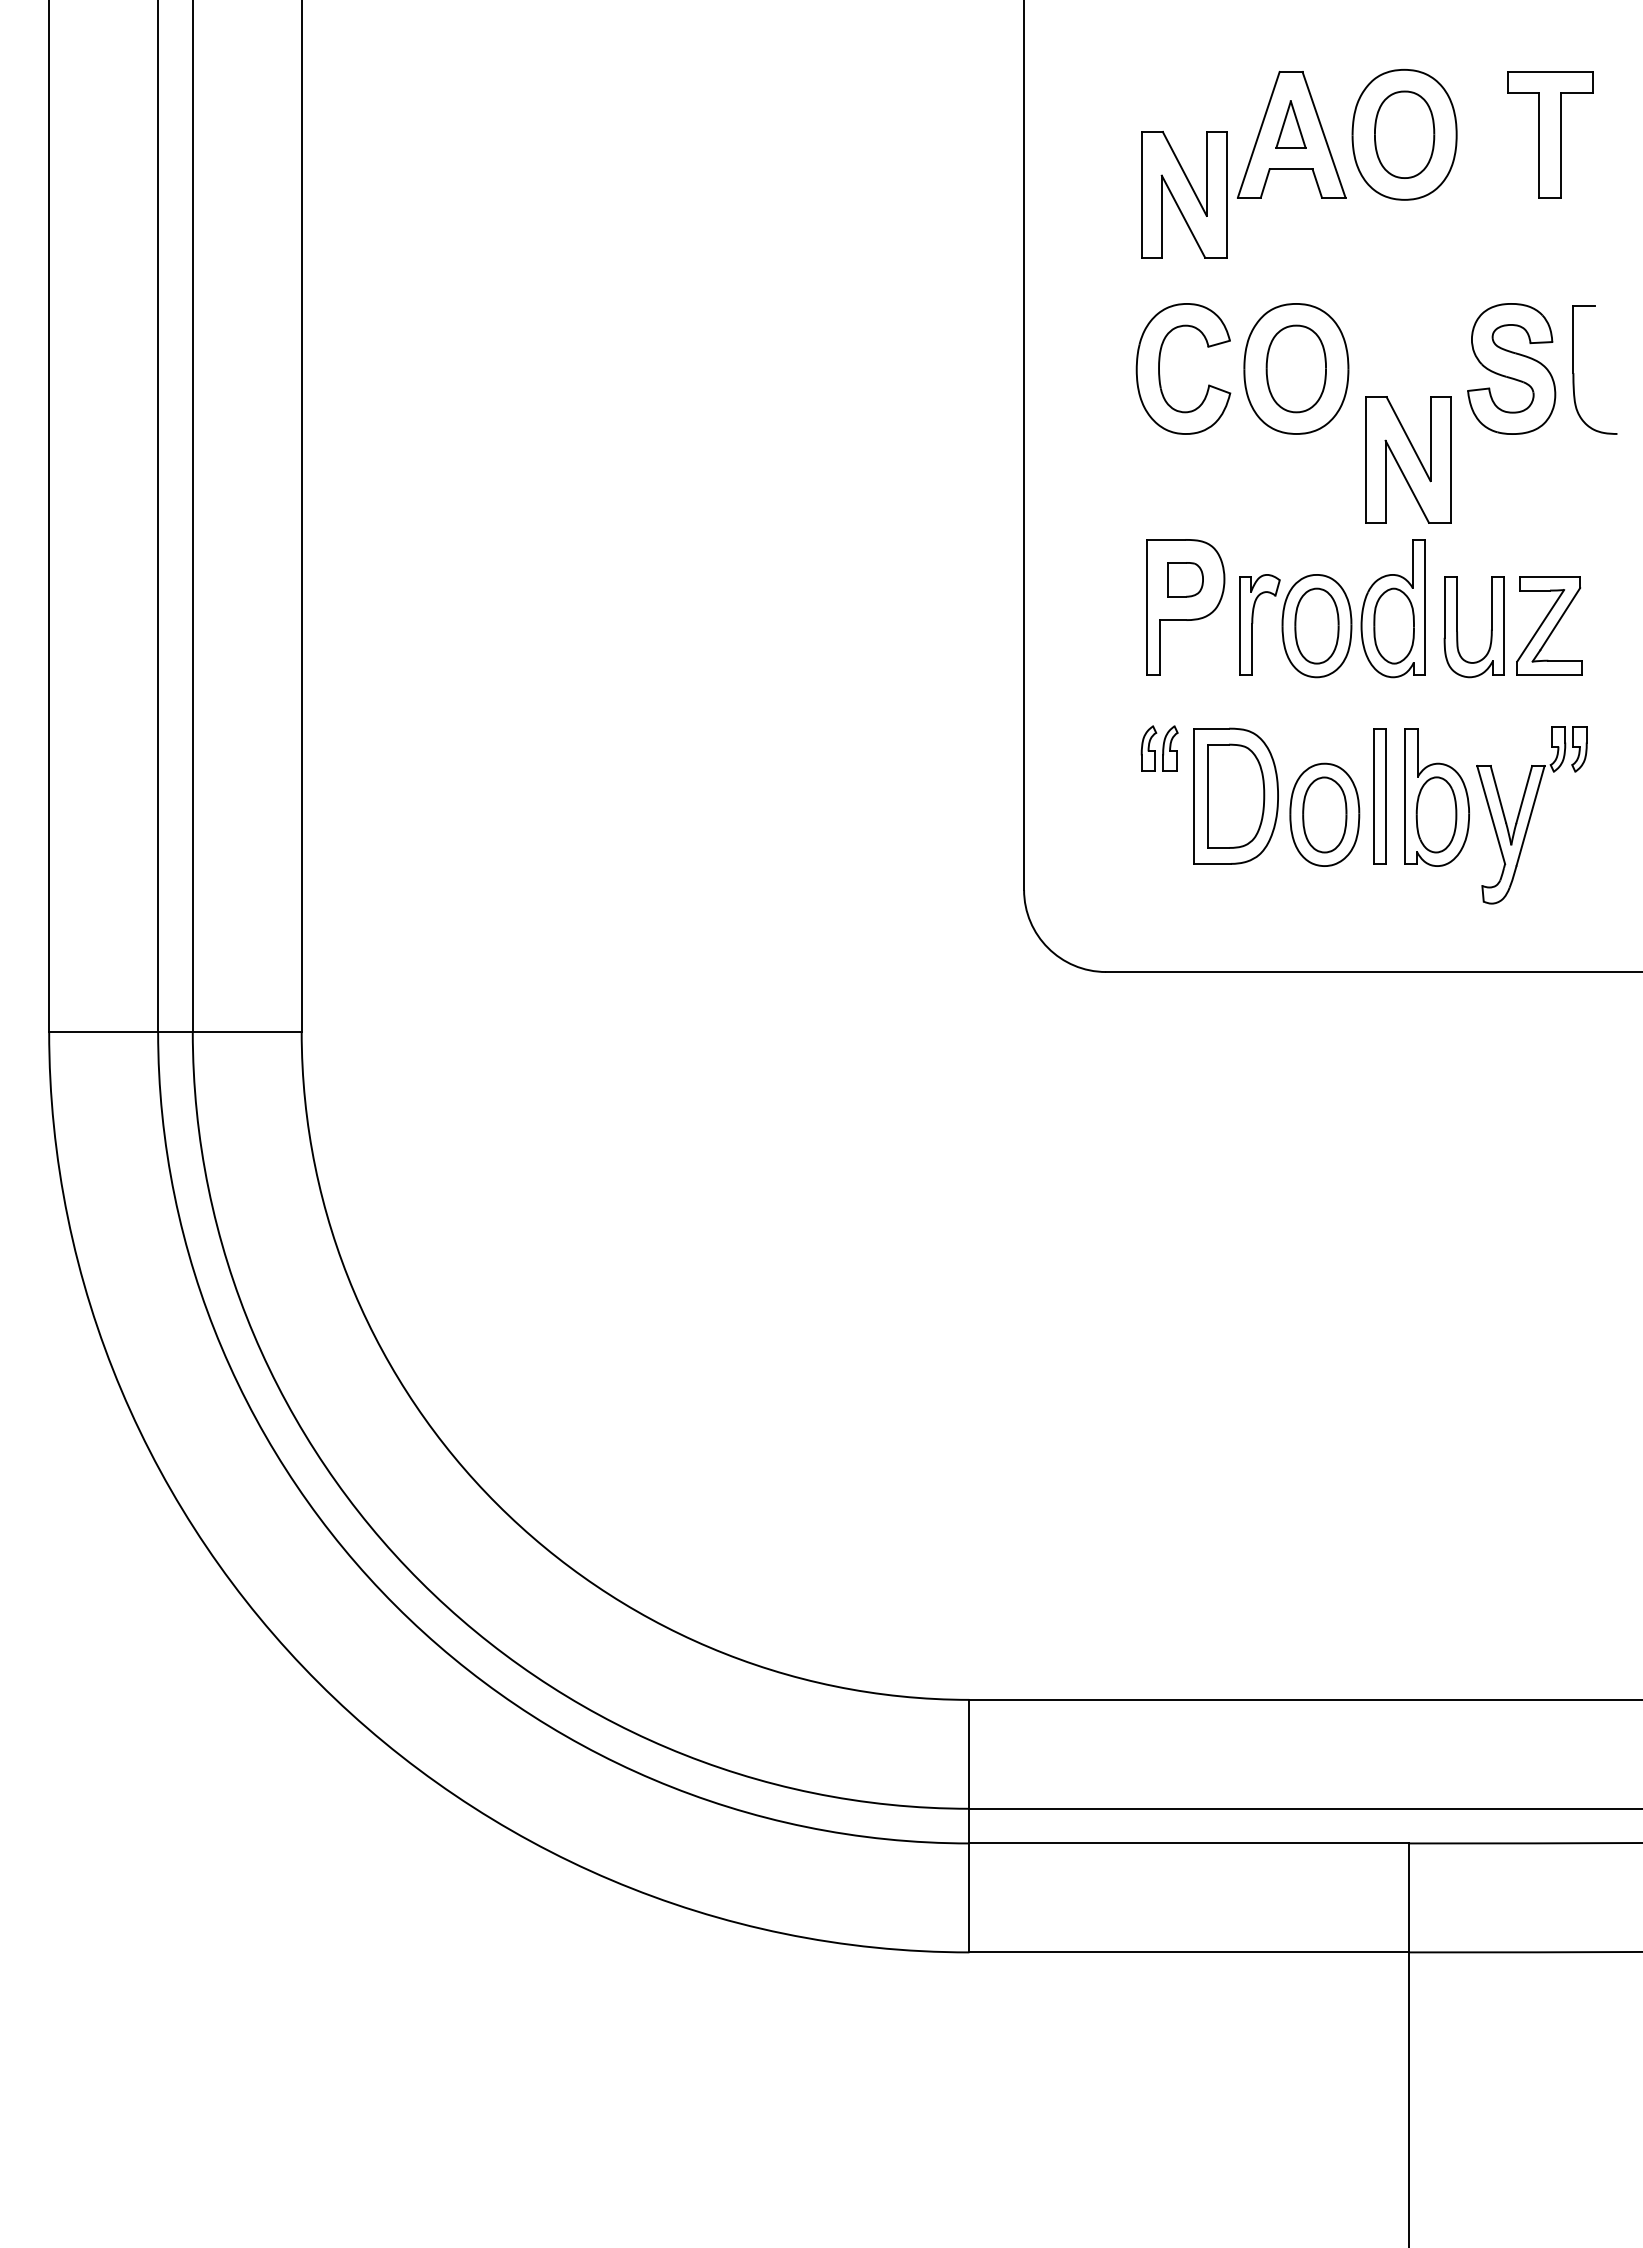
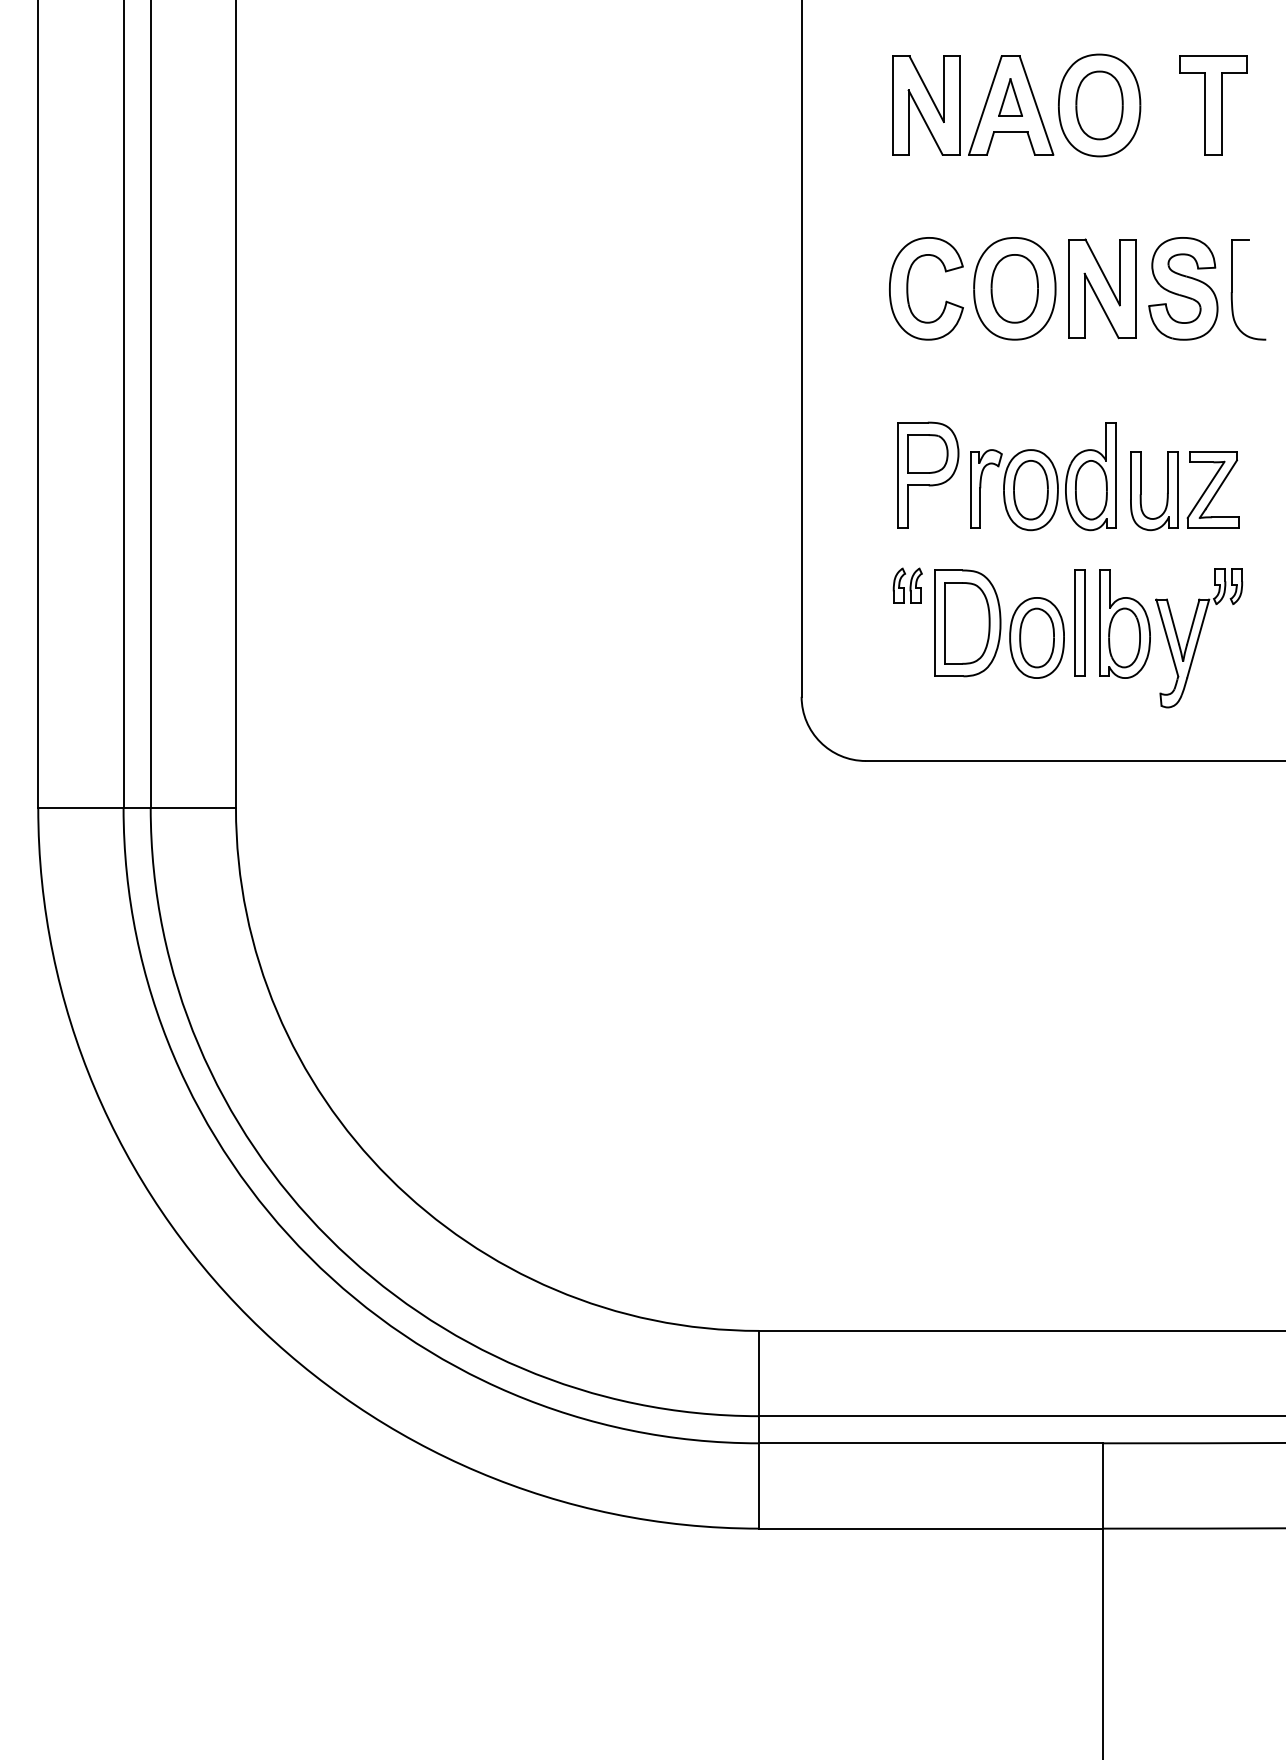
part: (1184, 194) -> (926, 105), moved
part: (1408, 459) -> (1102, 288), moved
part: (1185, 579) -> (928, 453), size x1.43

